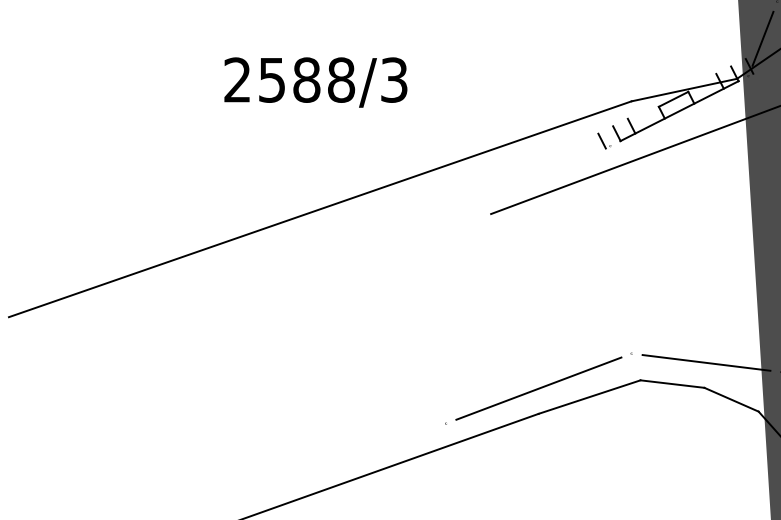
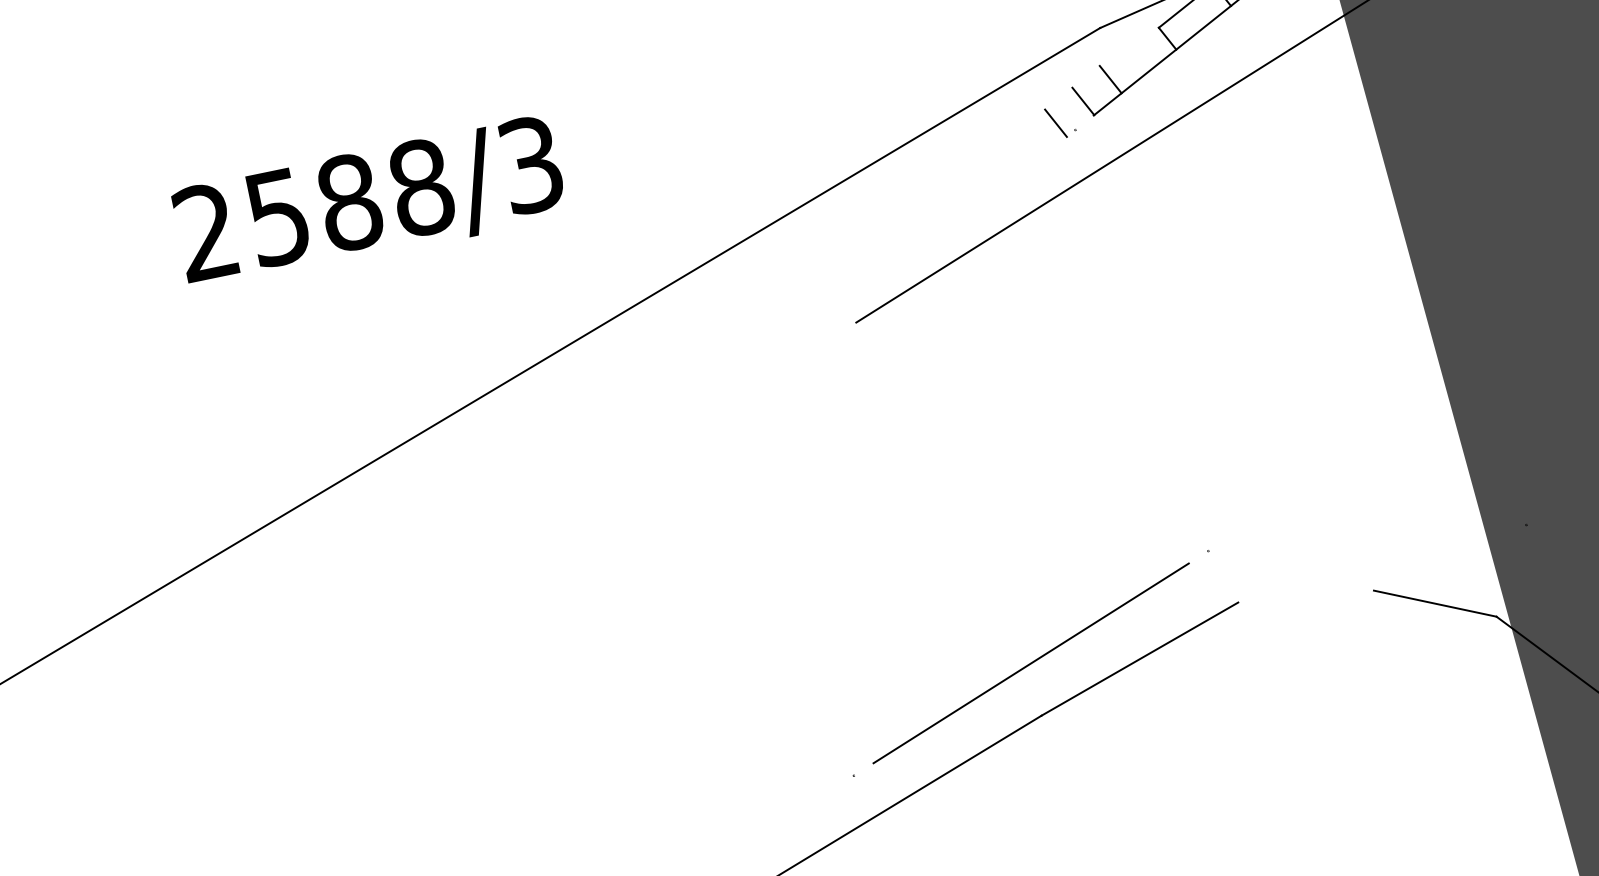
text: (315, 82) -> (368, 203), moved
line: (706, 362) -> (1367, 537), removed
line: (672, 383) -> (1305, 595), removed

